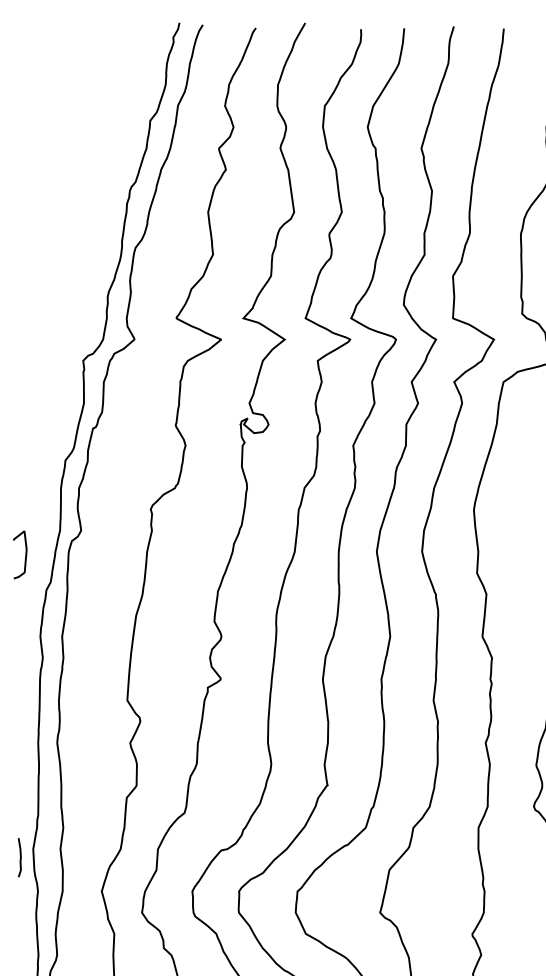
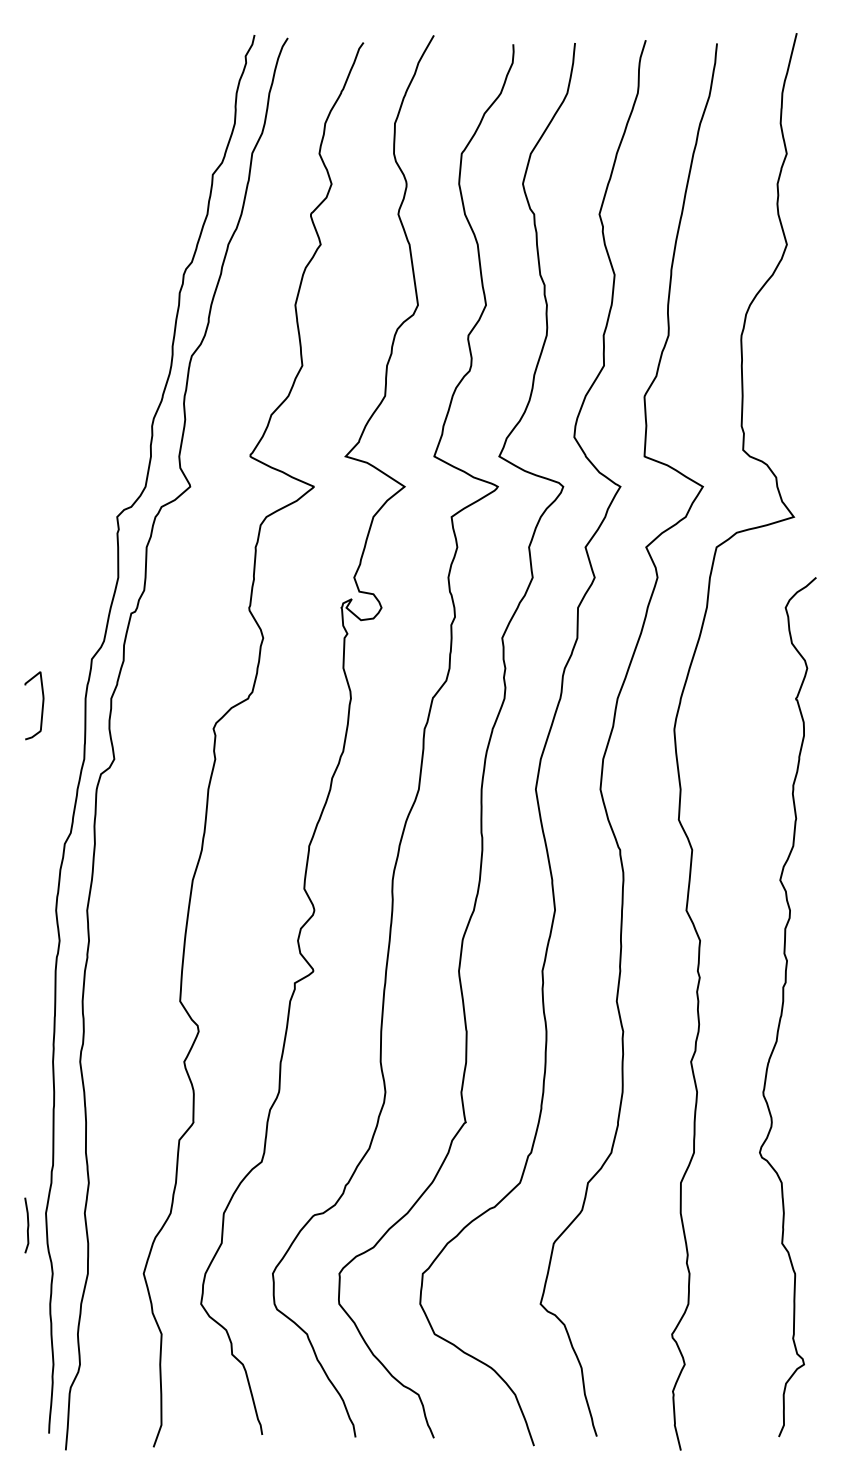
curve: (25, 556) -> (41, 708), moved

